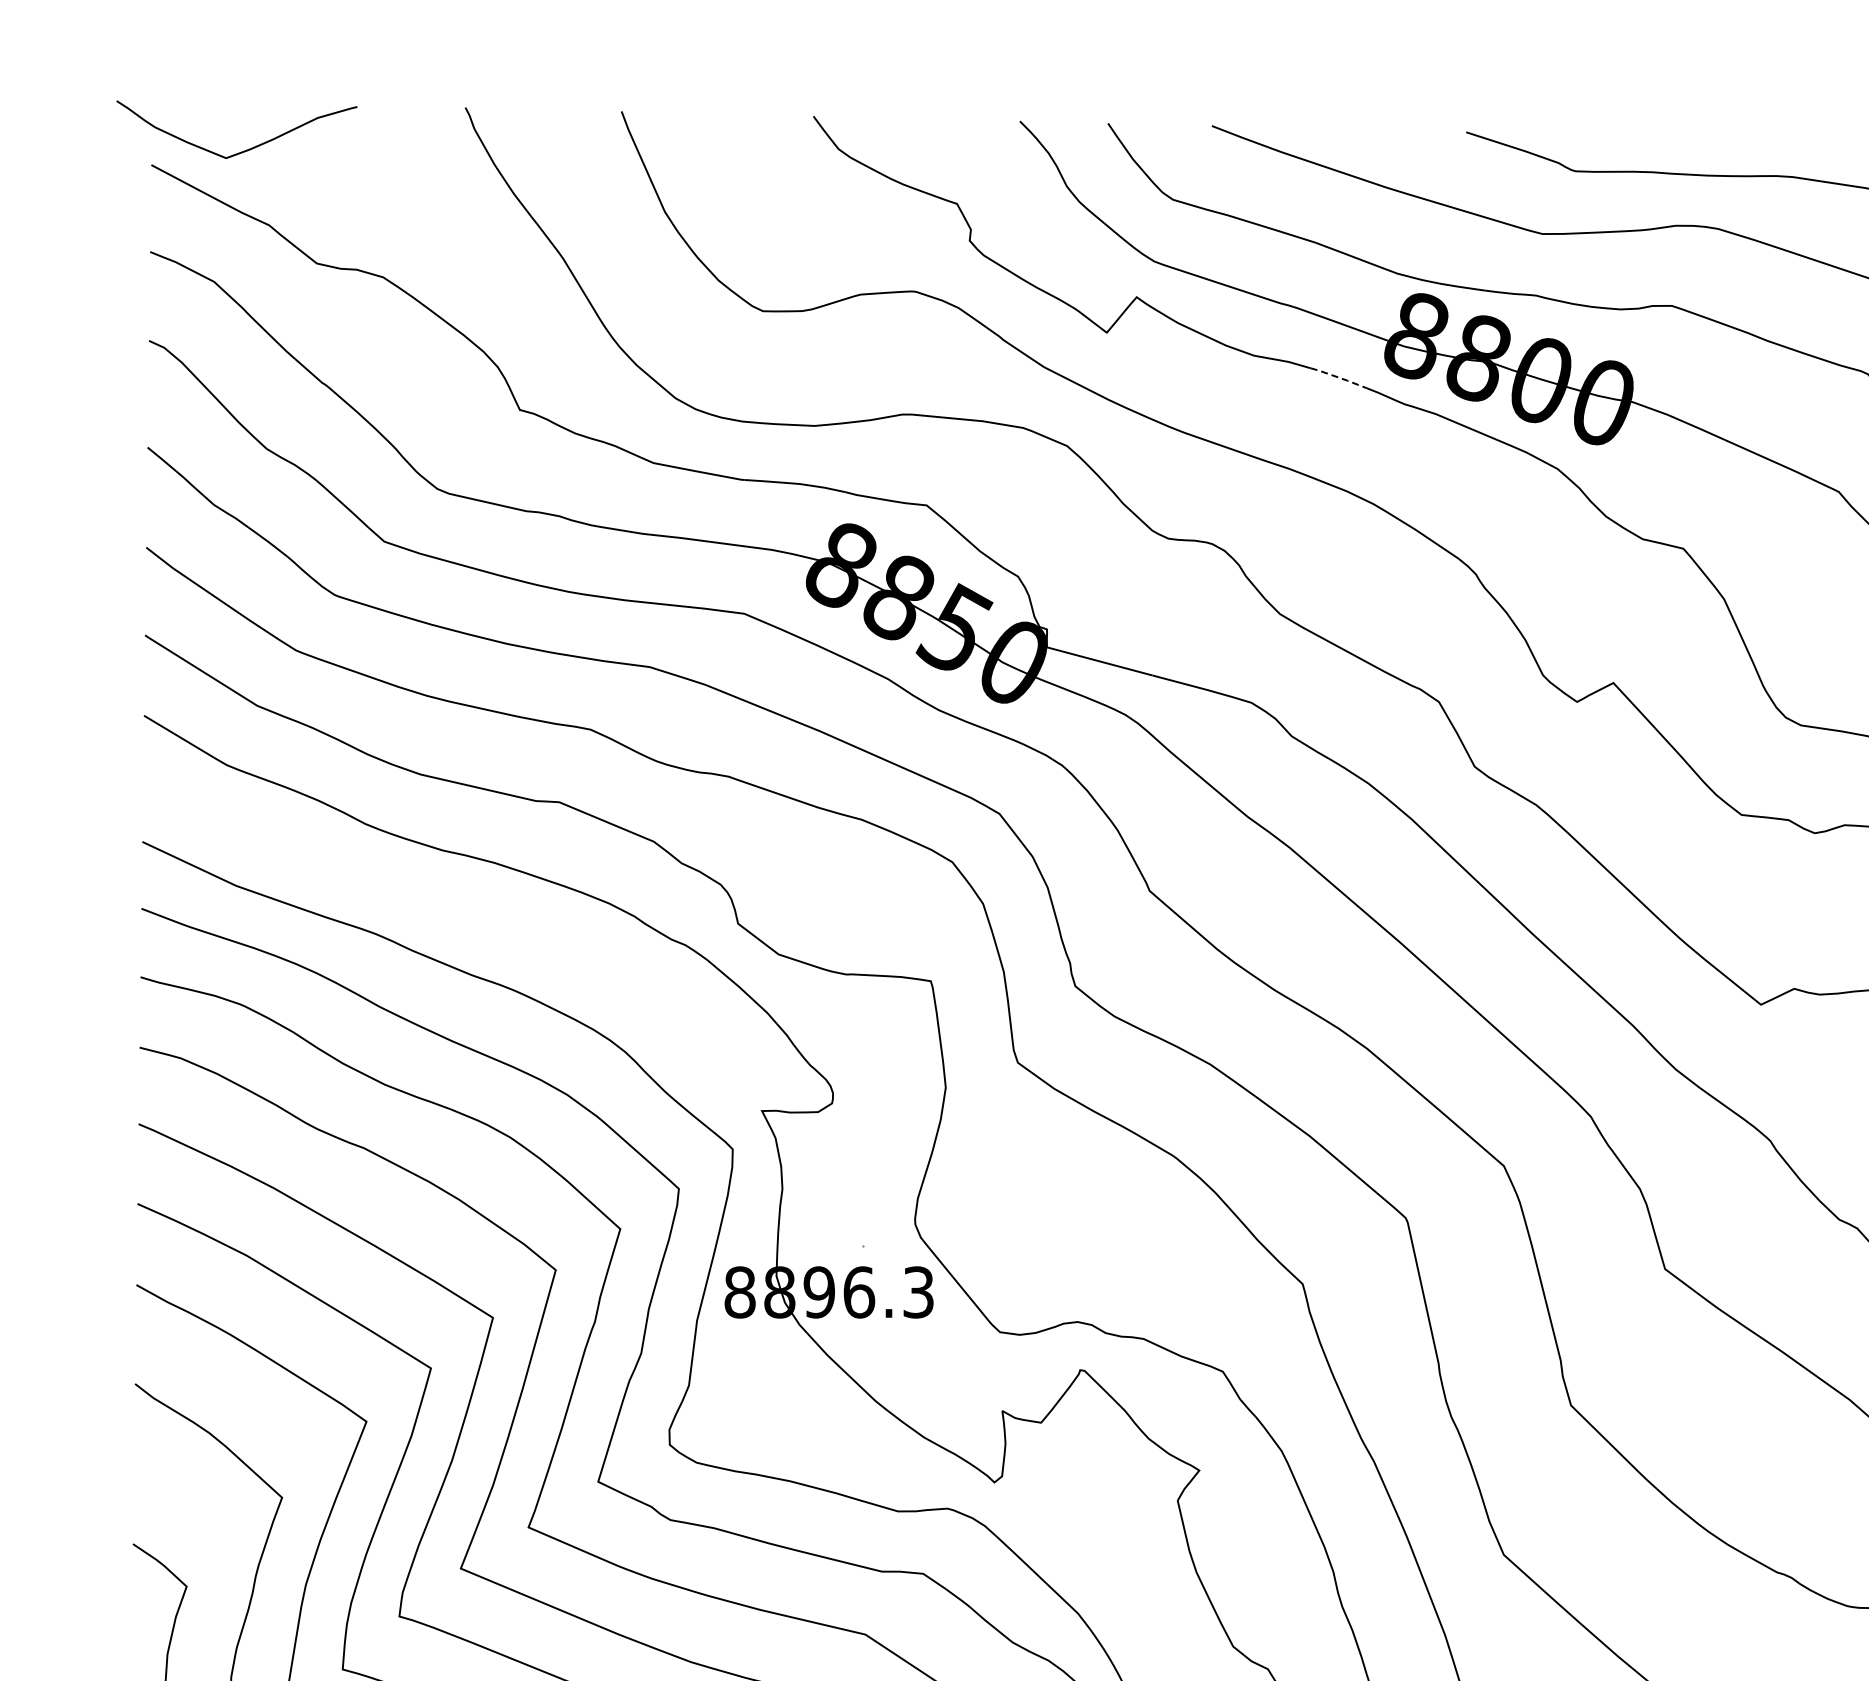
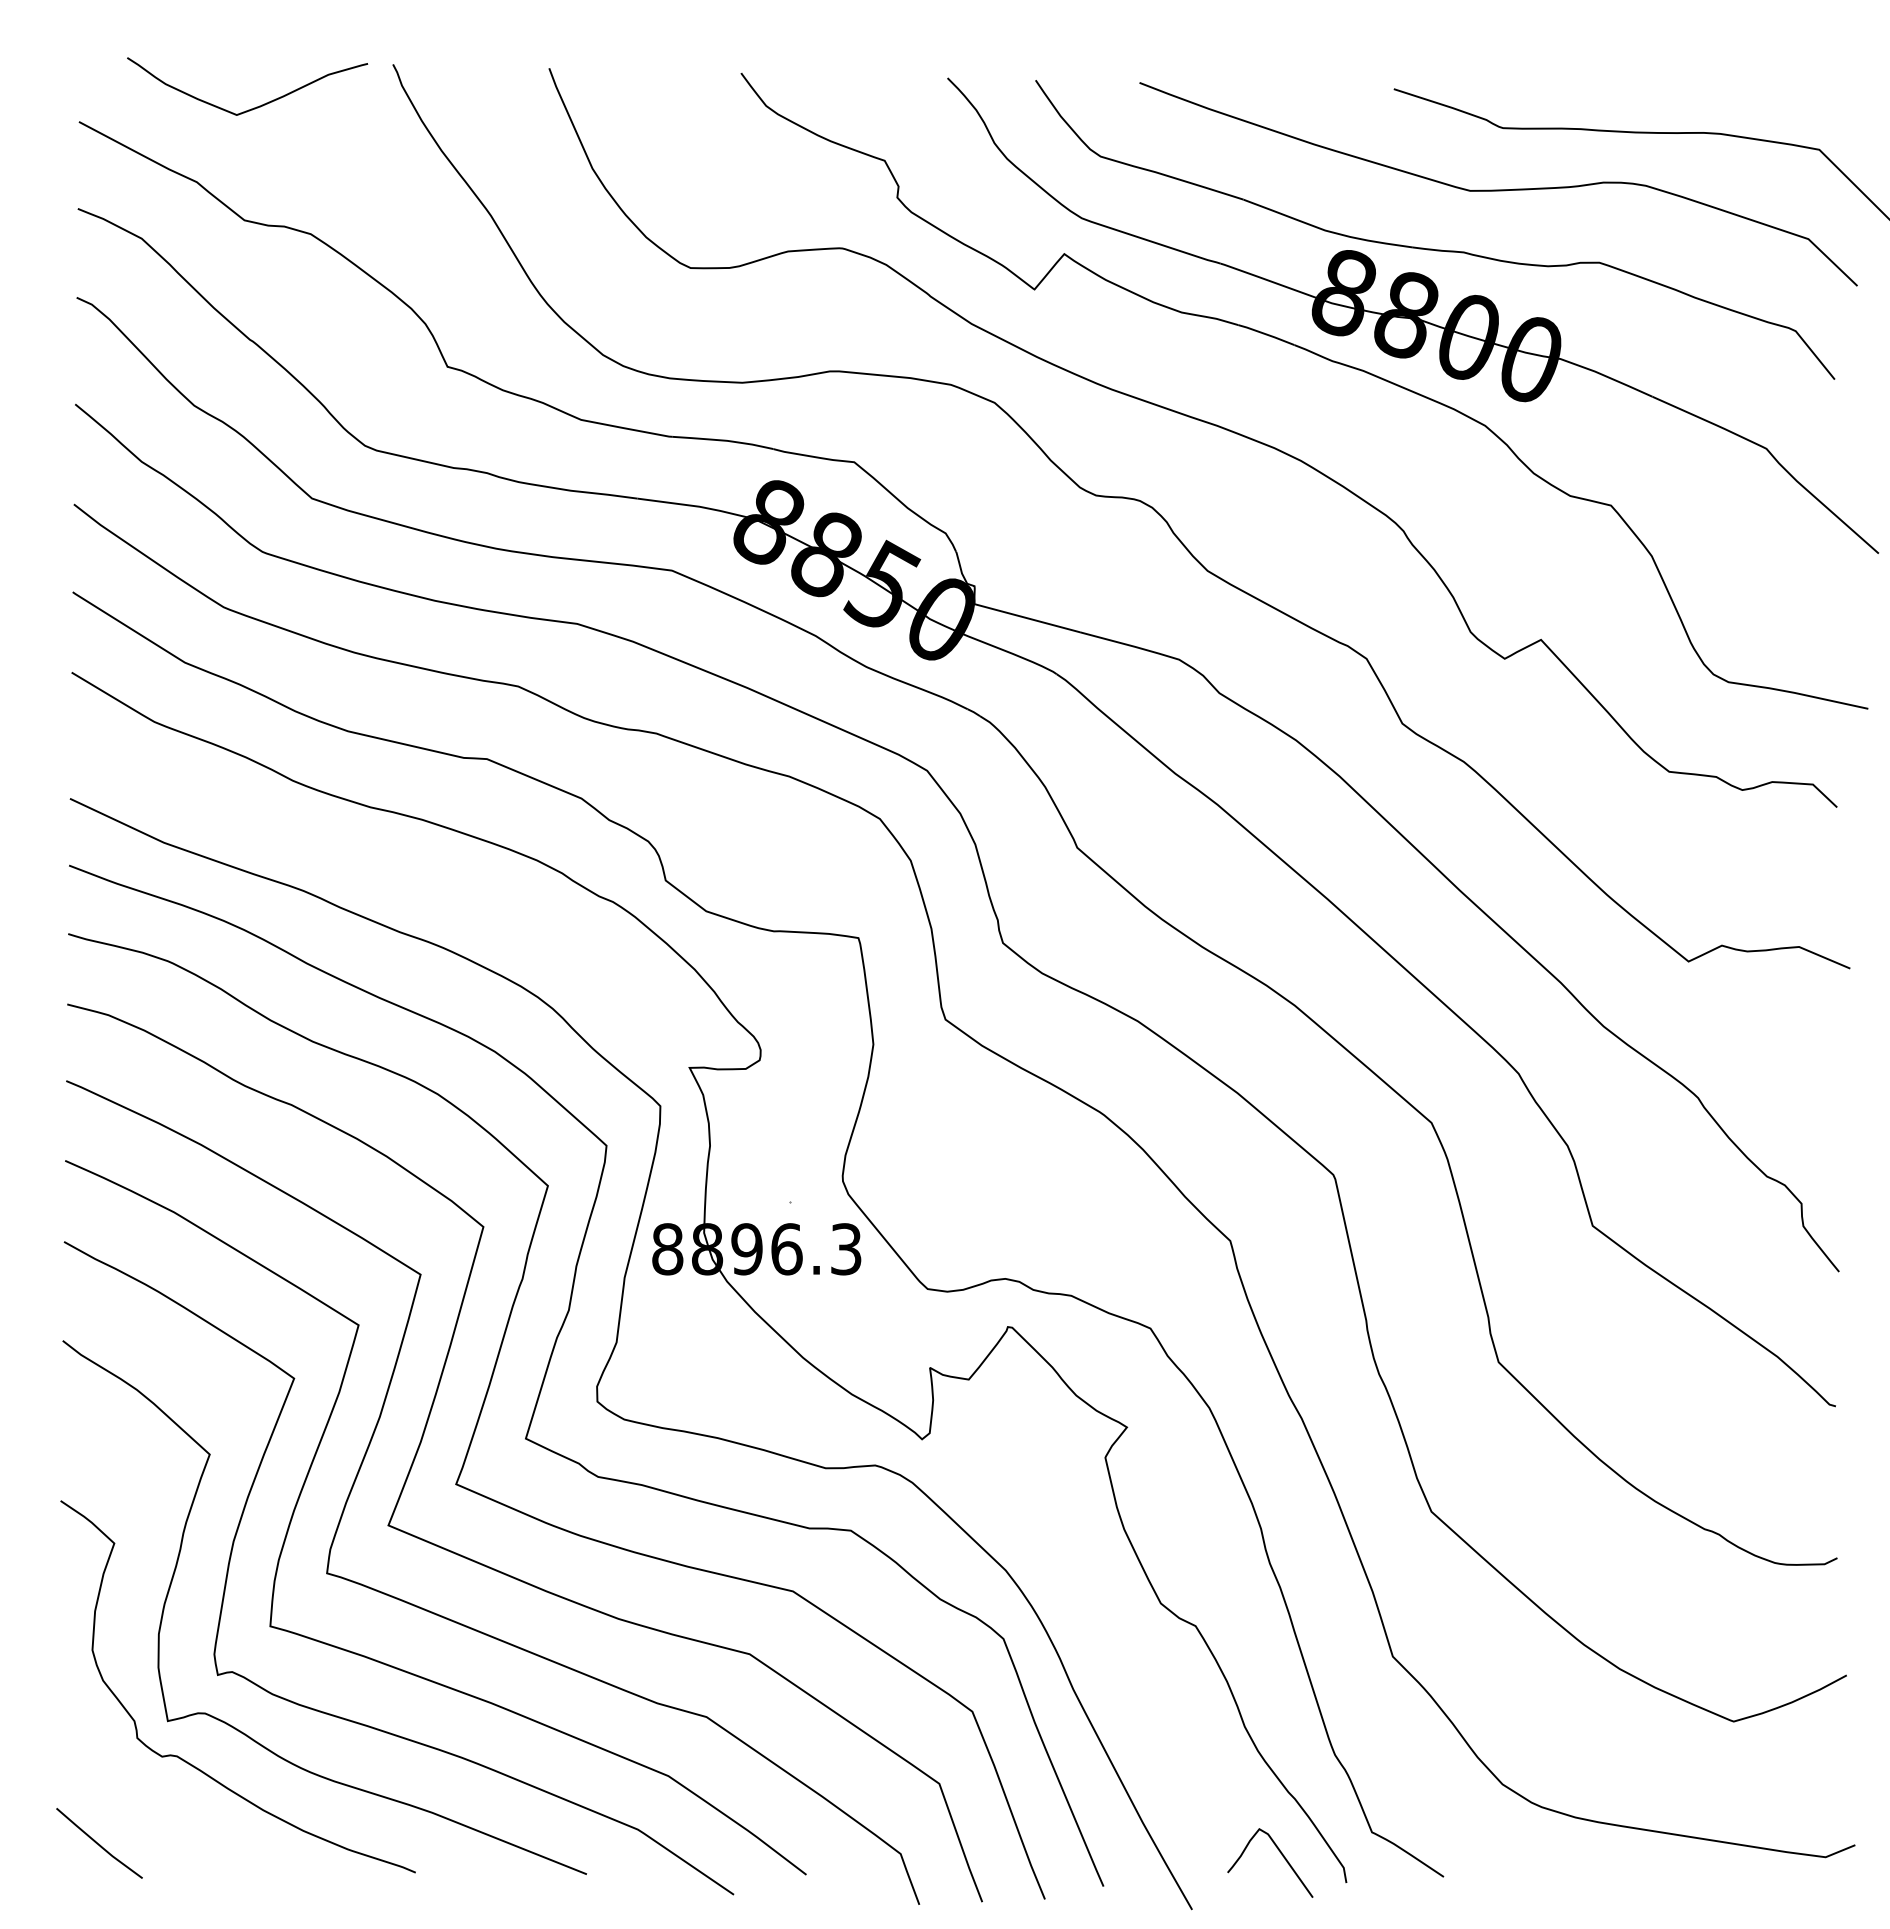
curve: (245, 149) -> (256, 106), moved
line: (1338, 377) -> (1266, 334), dashed -> solid

